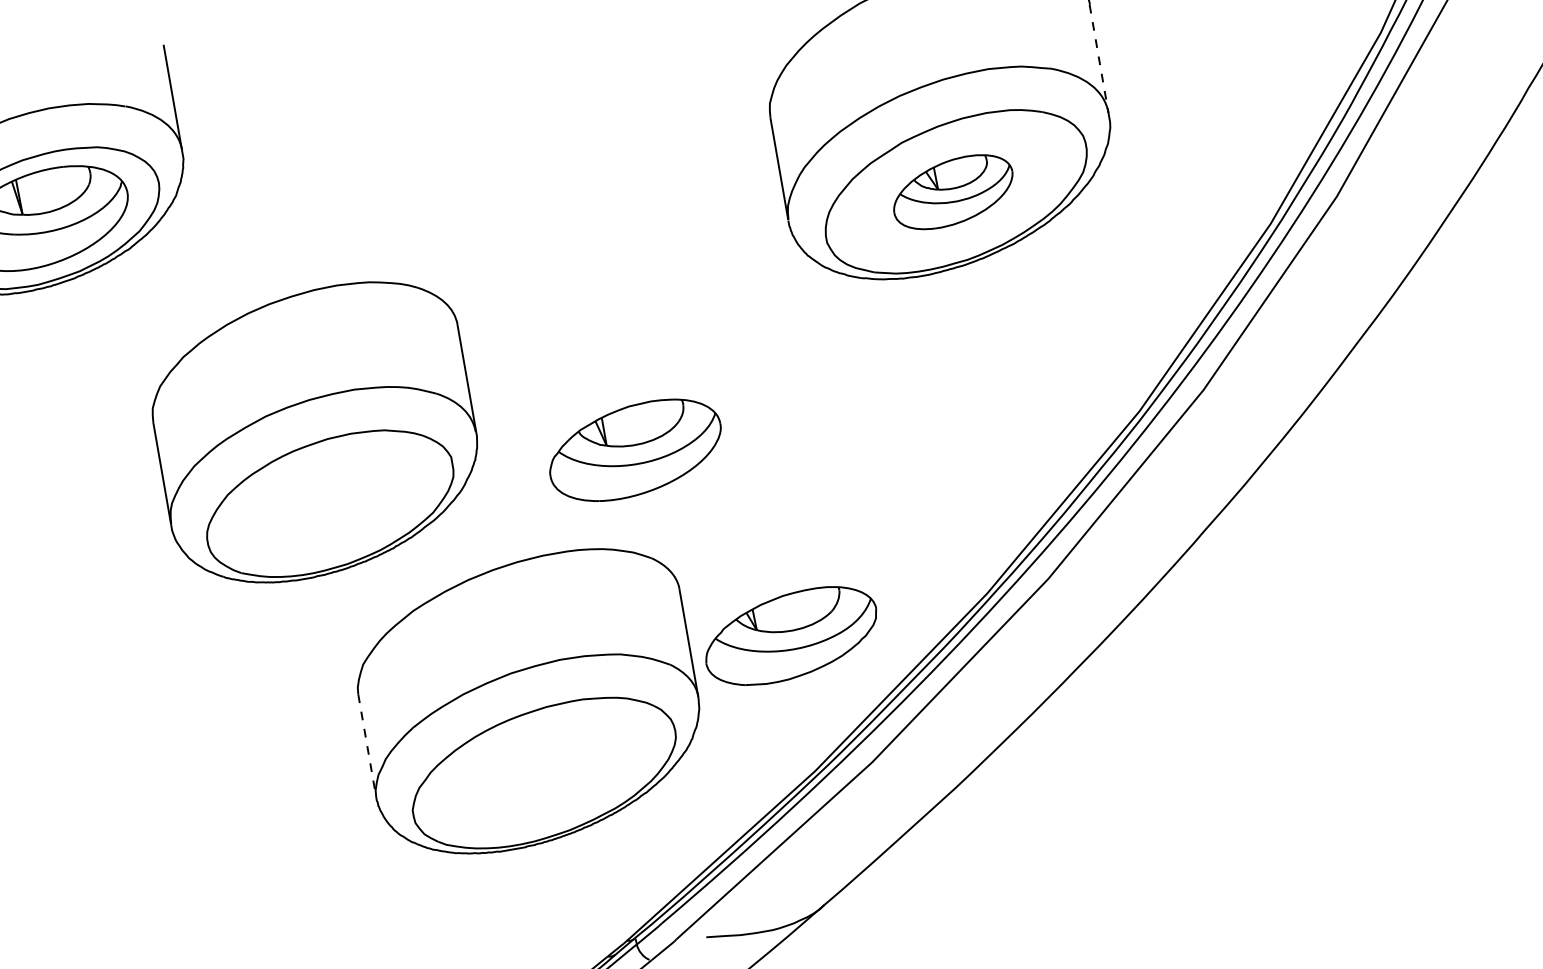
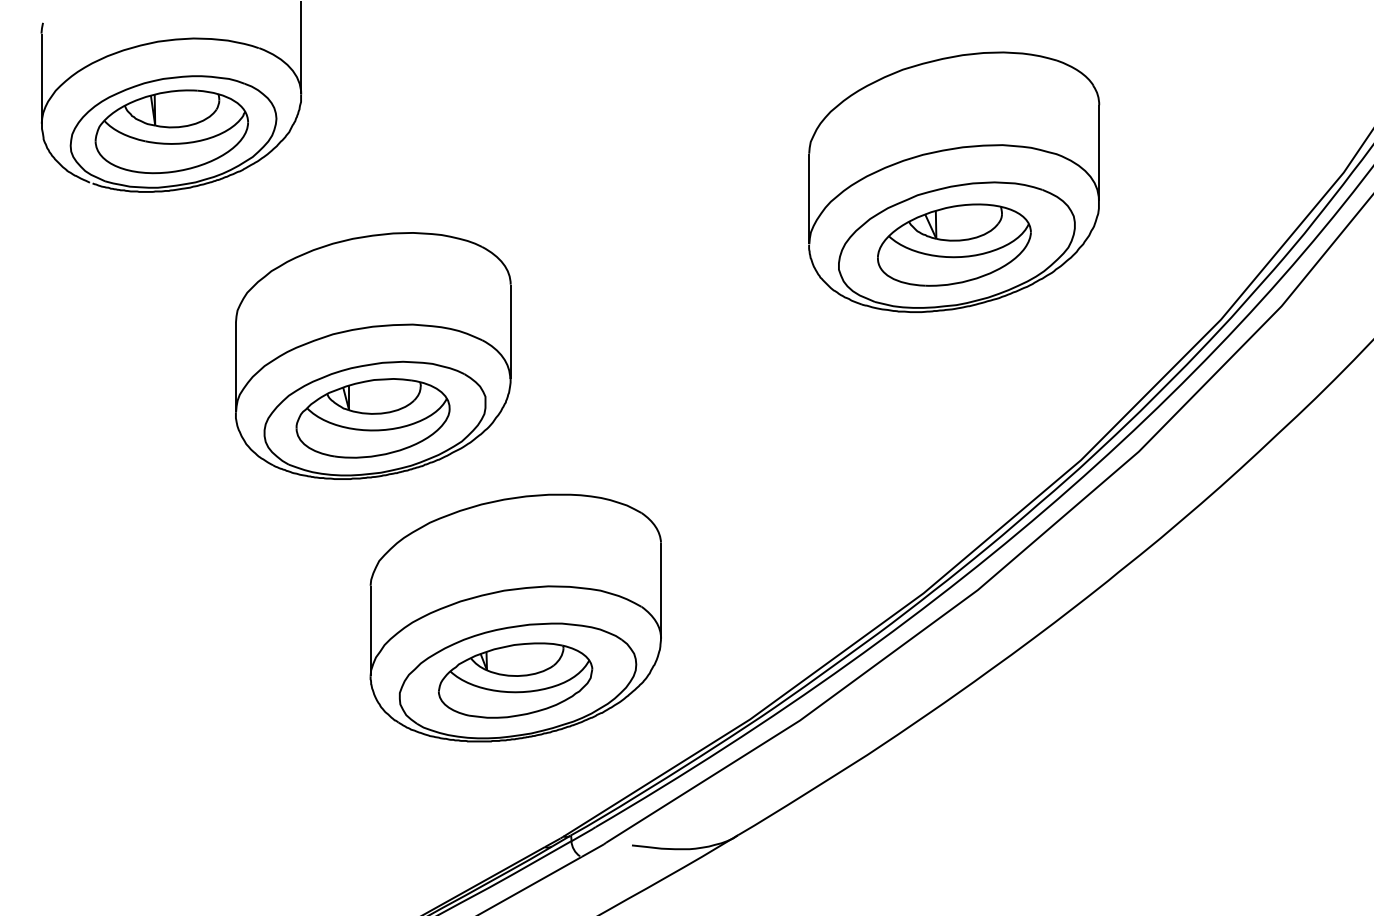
line: (1098, 58) -> (1098, 152), dashed -> solid
part: (953, 191) -> (954, 244), size x1.43
part: (634, 450) -> (372, 418), moved
part: (791, 636) -> (515, 680), moved
line: (367, 746) -> (370, 631), dashed -> solid

